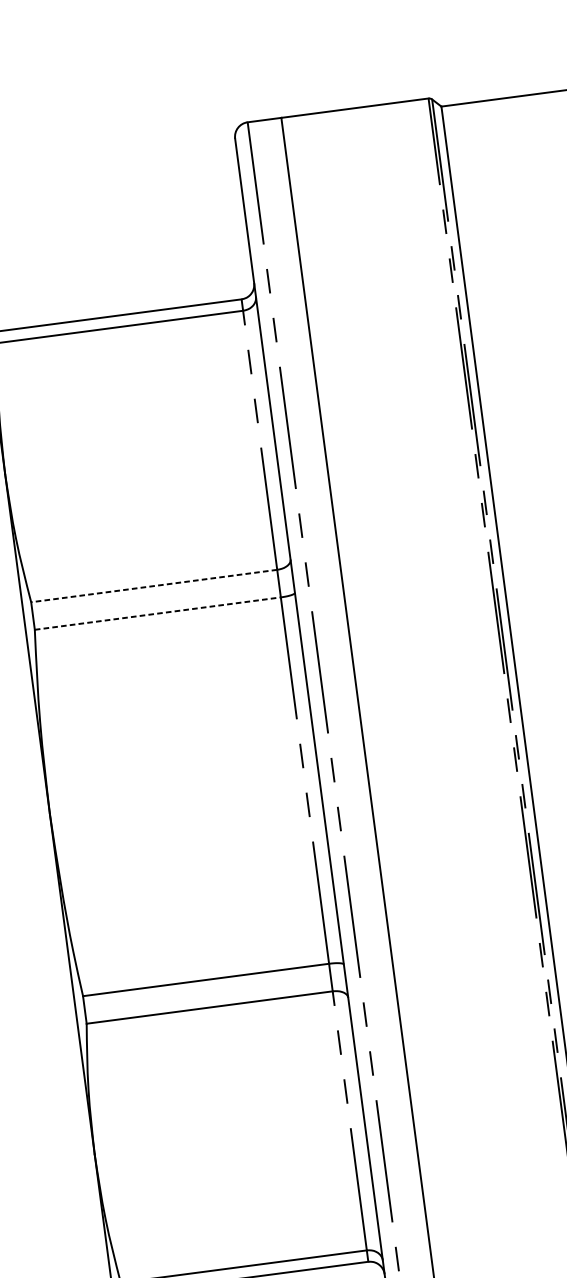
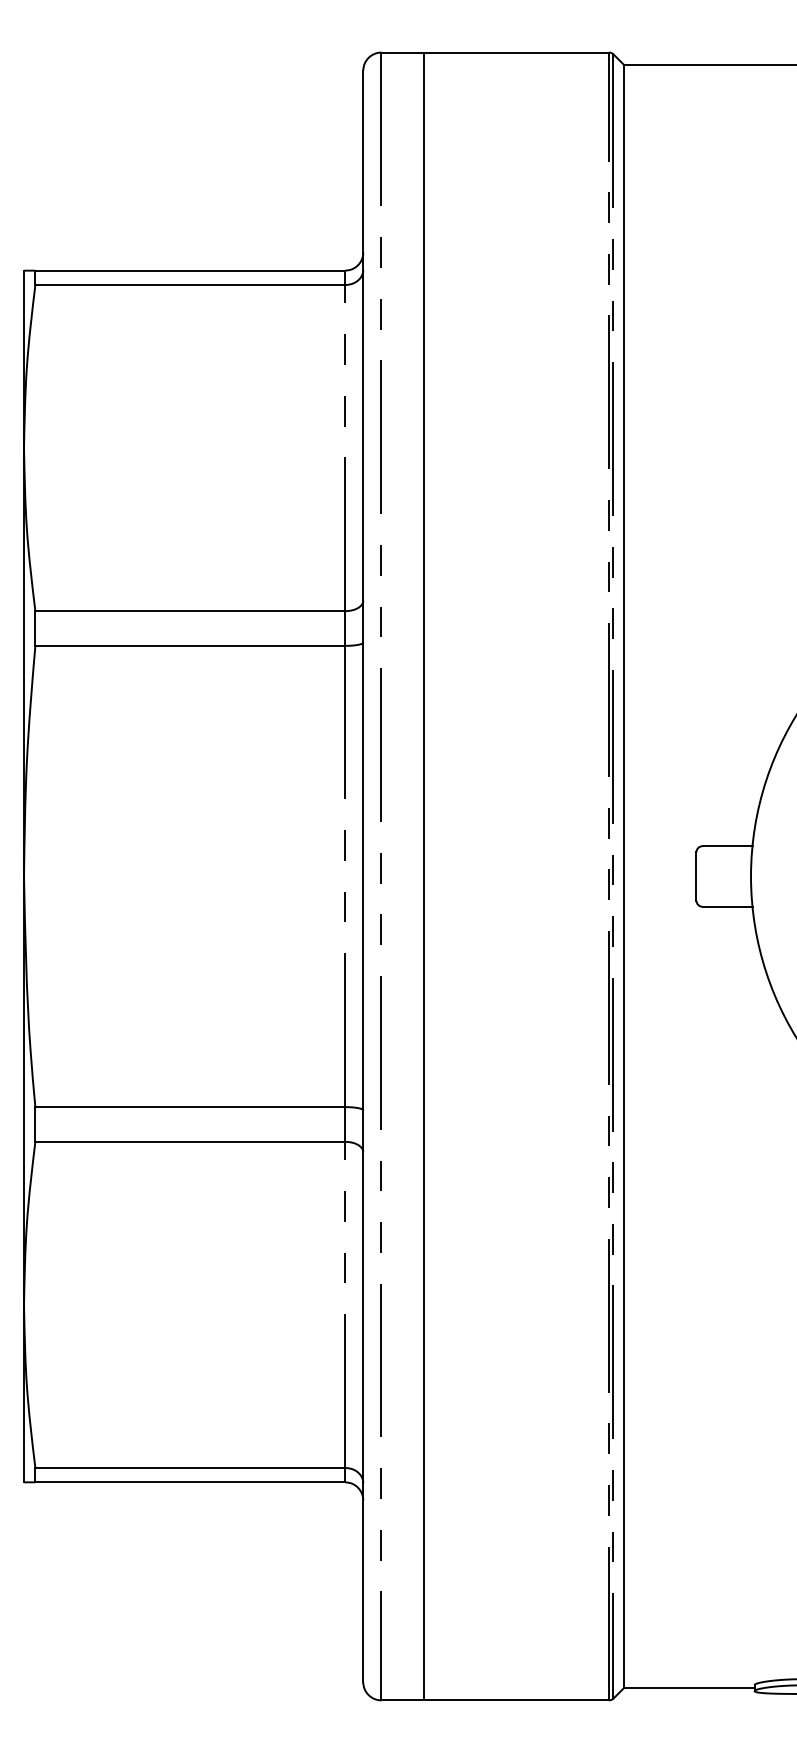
line: (154, 586) -> (190, 611), dashed -> solid
line: (158, 613) -> (190, 645), dashed -> solid

